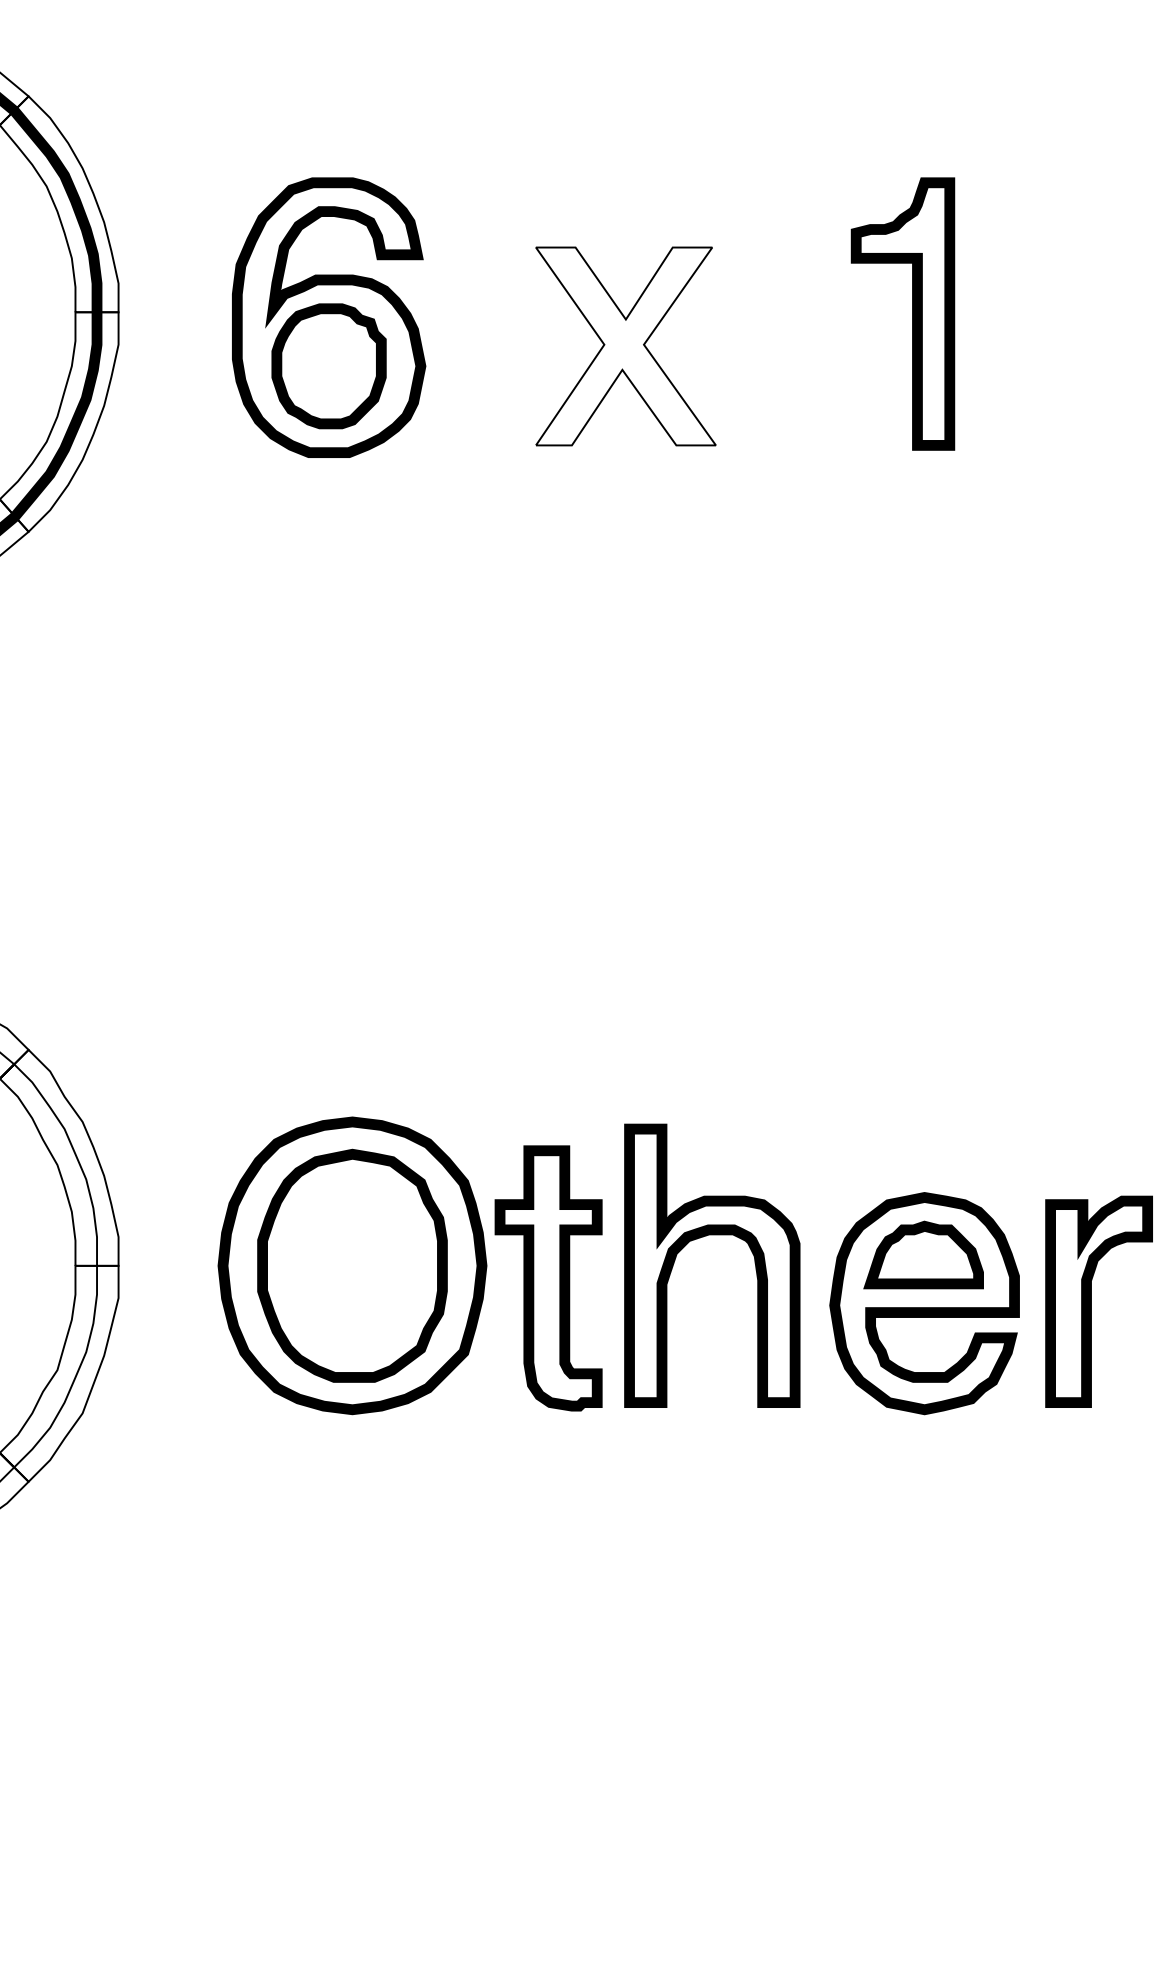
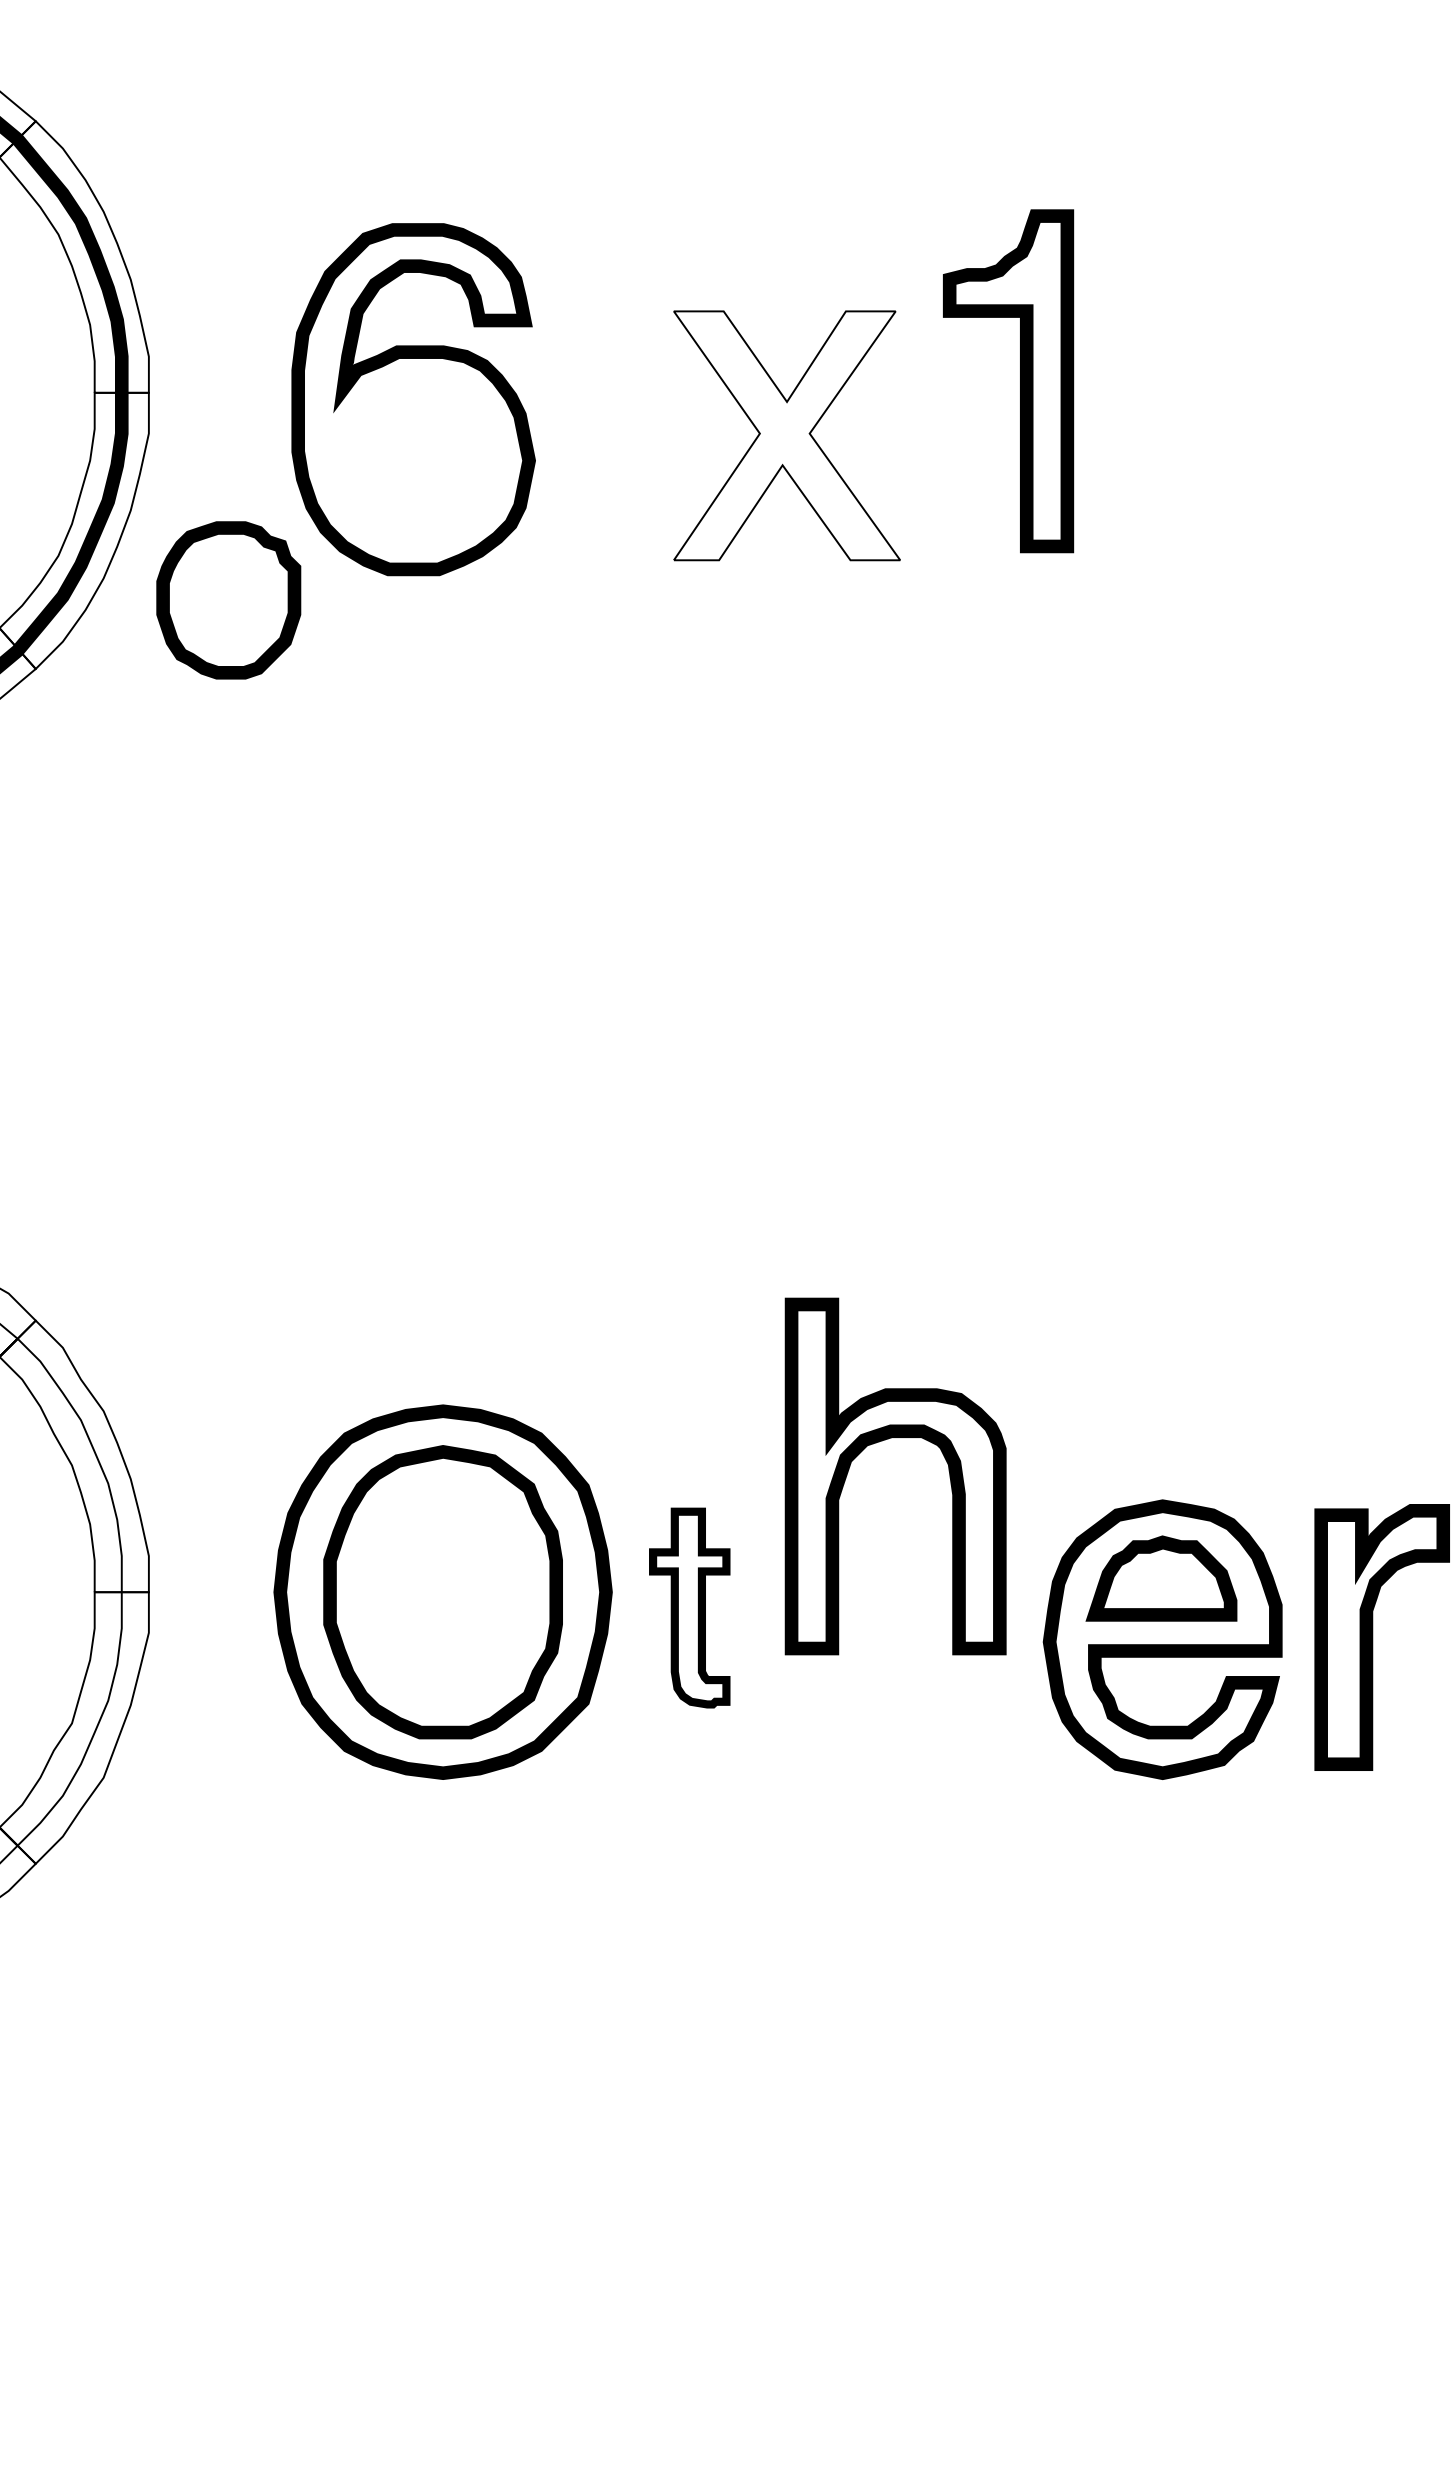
part: (912, 313) -> (1020, 380), moved
part: (328, 366) -> (228, 600), moved
part: (703, 1237) -> (884, 1440), moved
part: (548, 1278) -> (689, 1608), size x0.6

